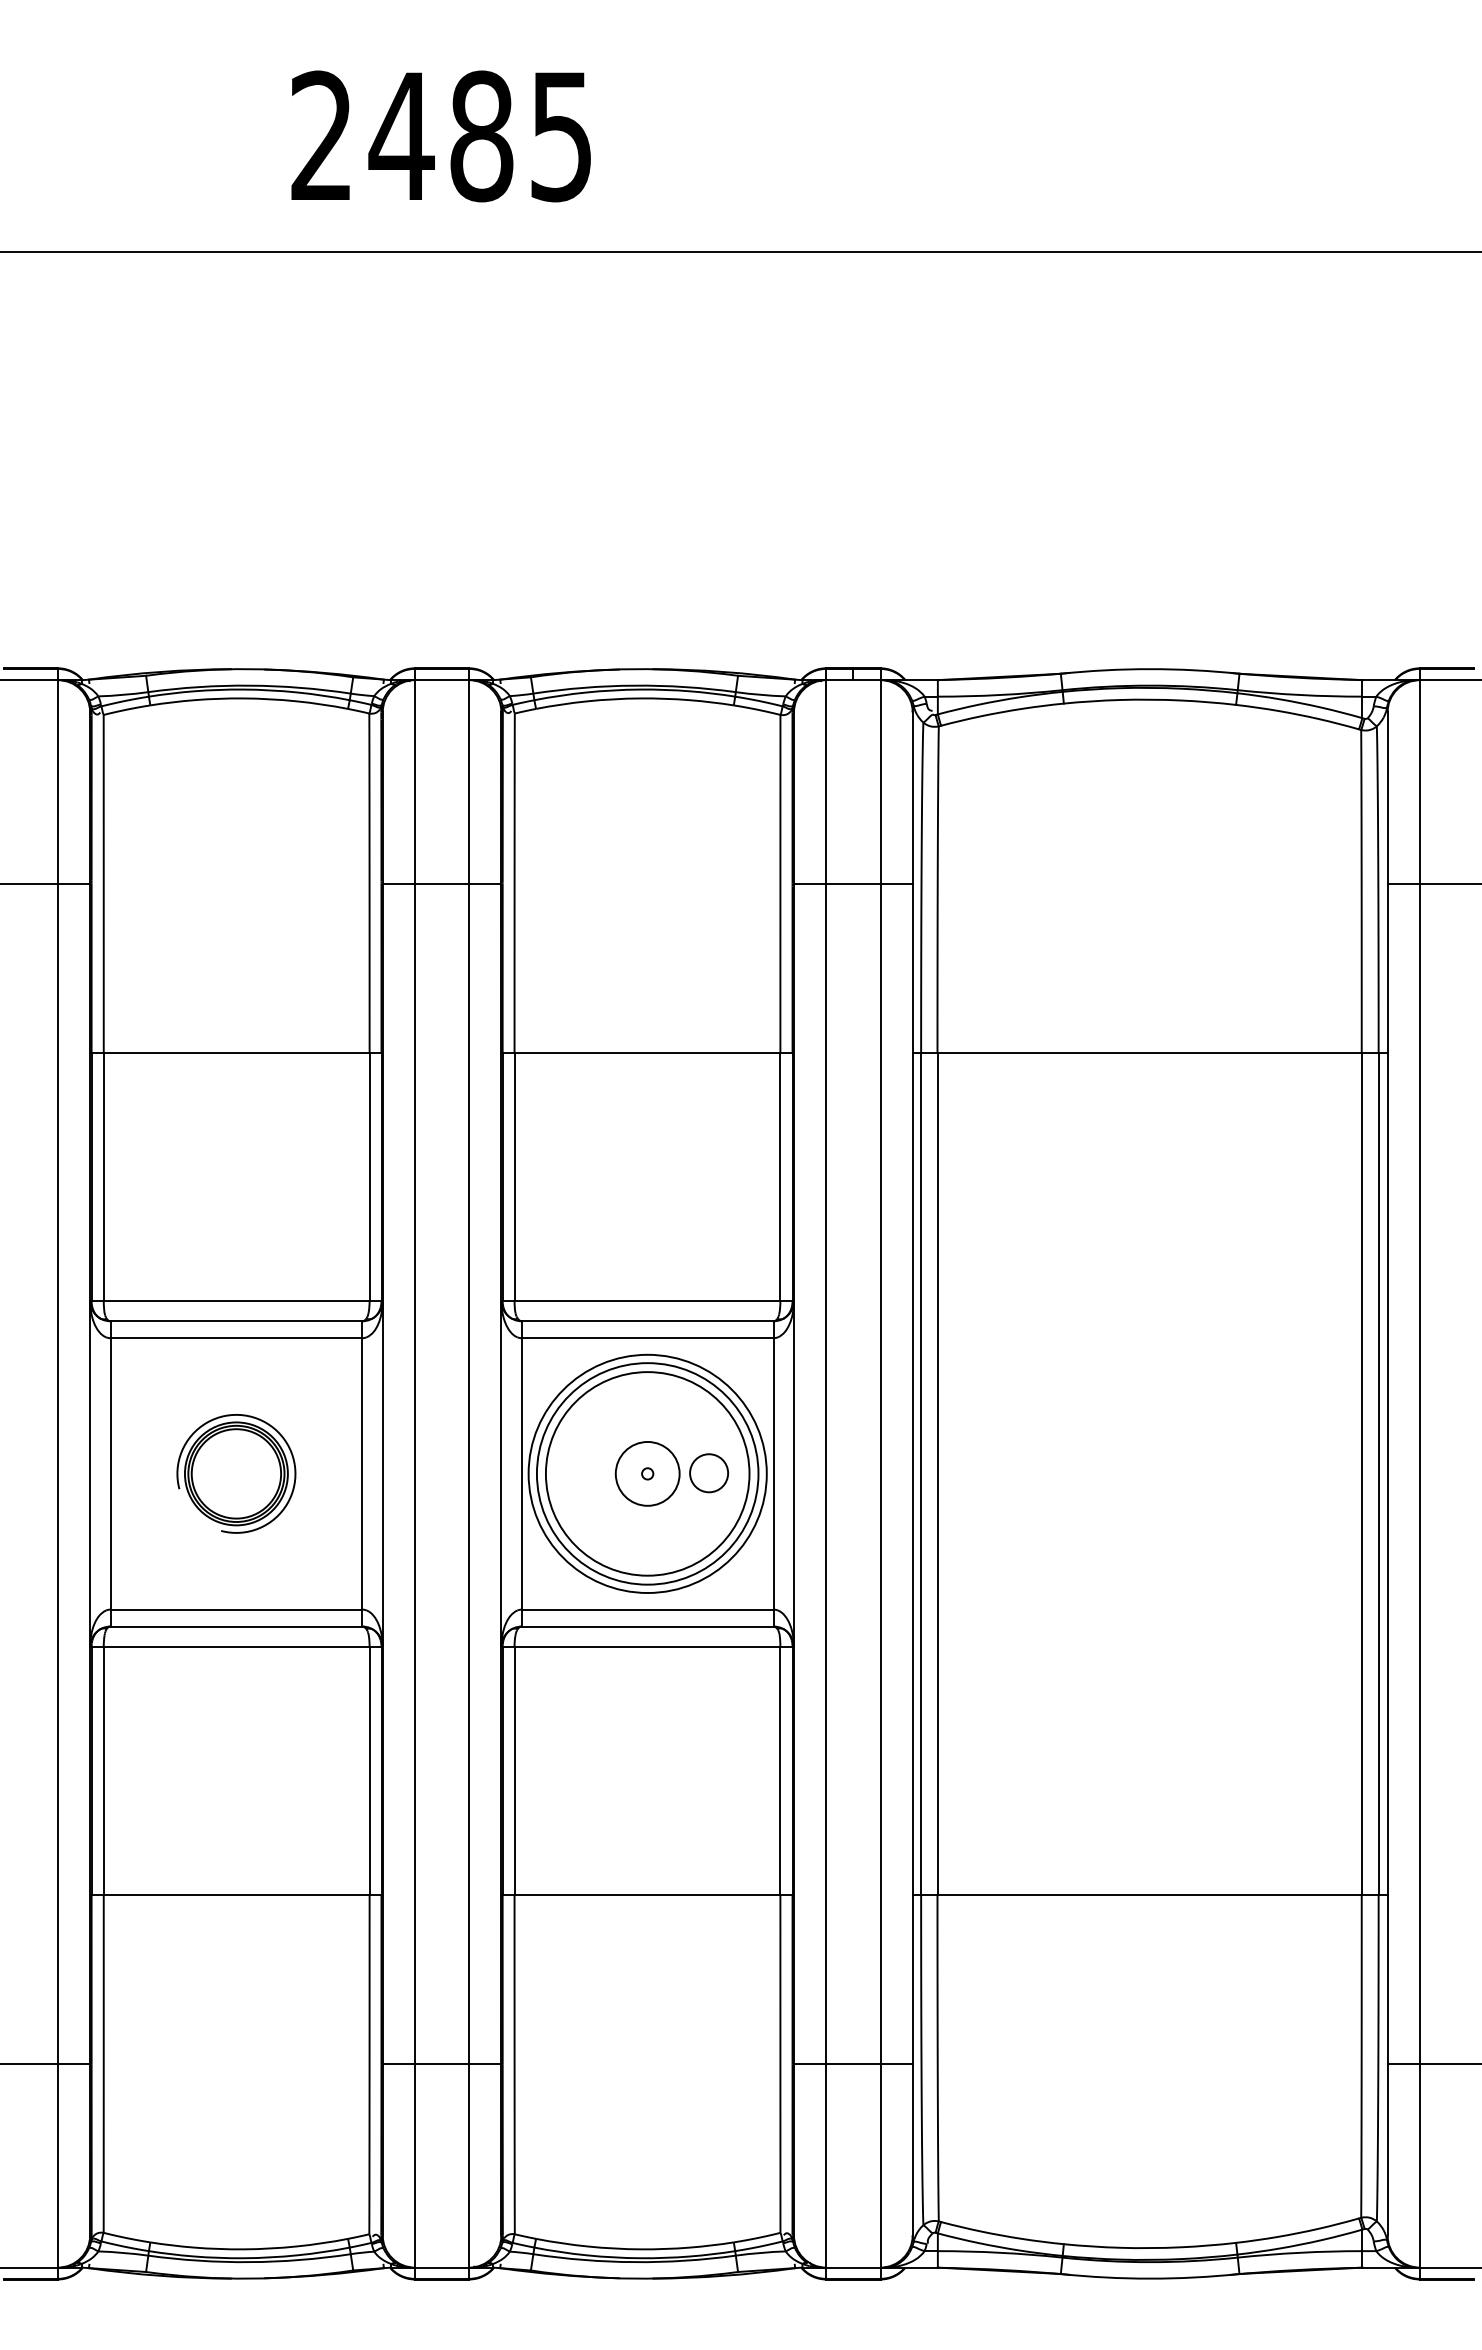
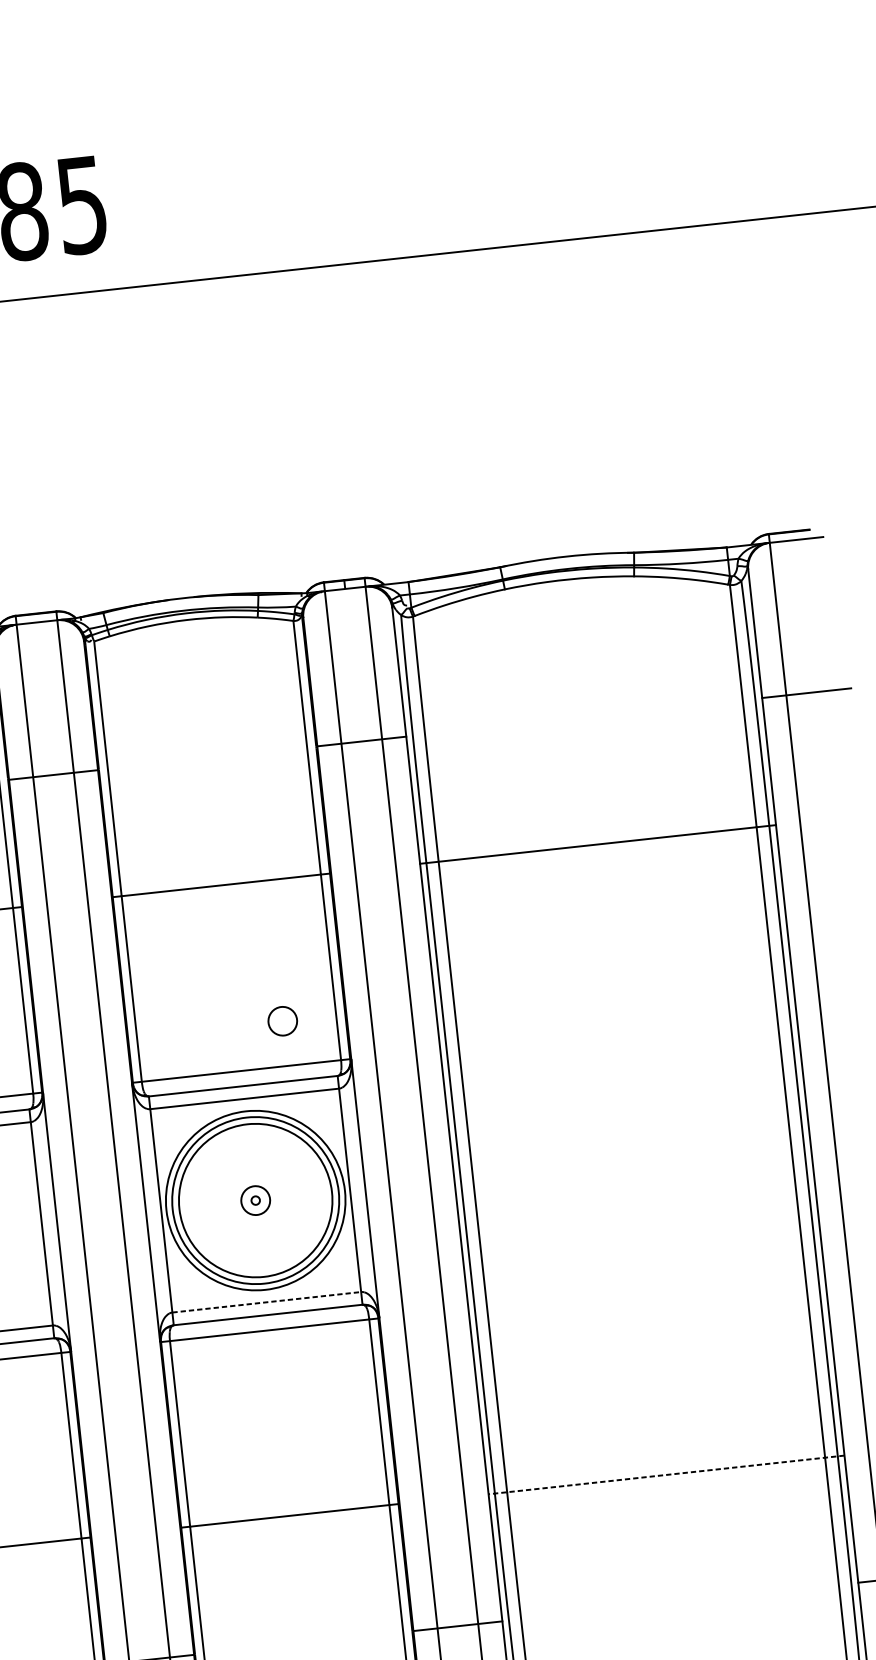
circle: (647, 1473) -> (255, 1200), size x0.6
circle: (708, 1473) -> (282, 1021), moved
line: (647, 1609) -> (266, 1302), solid -> dashed
line: (1149, 1894) -> (666, 1474), solid -> dashed

